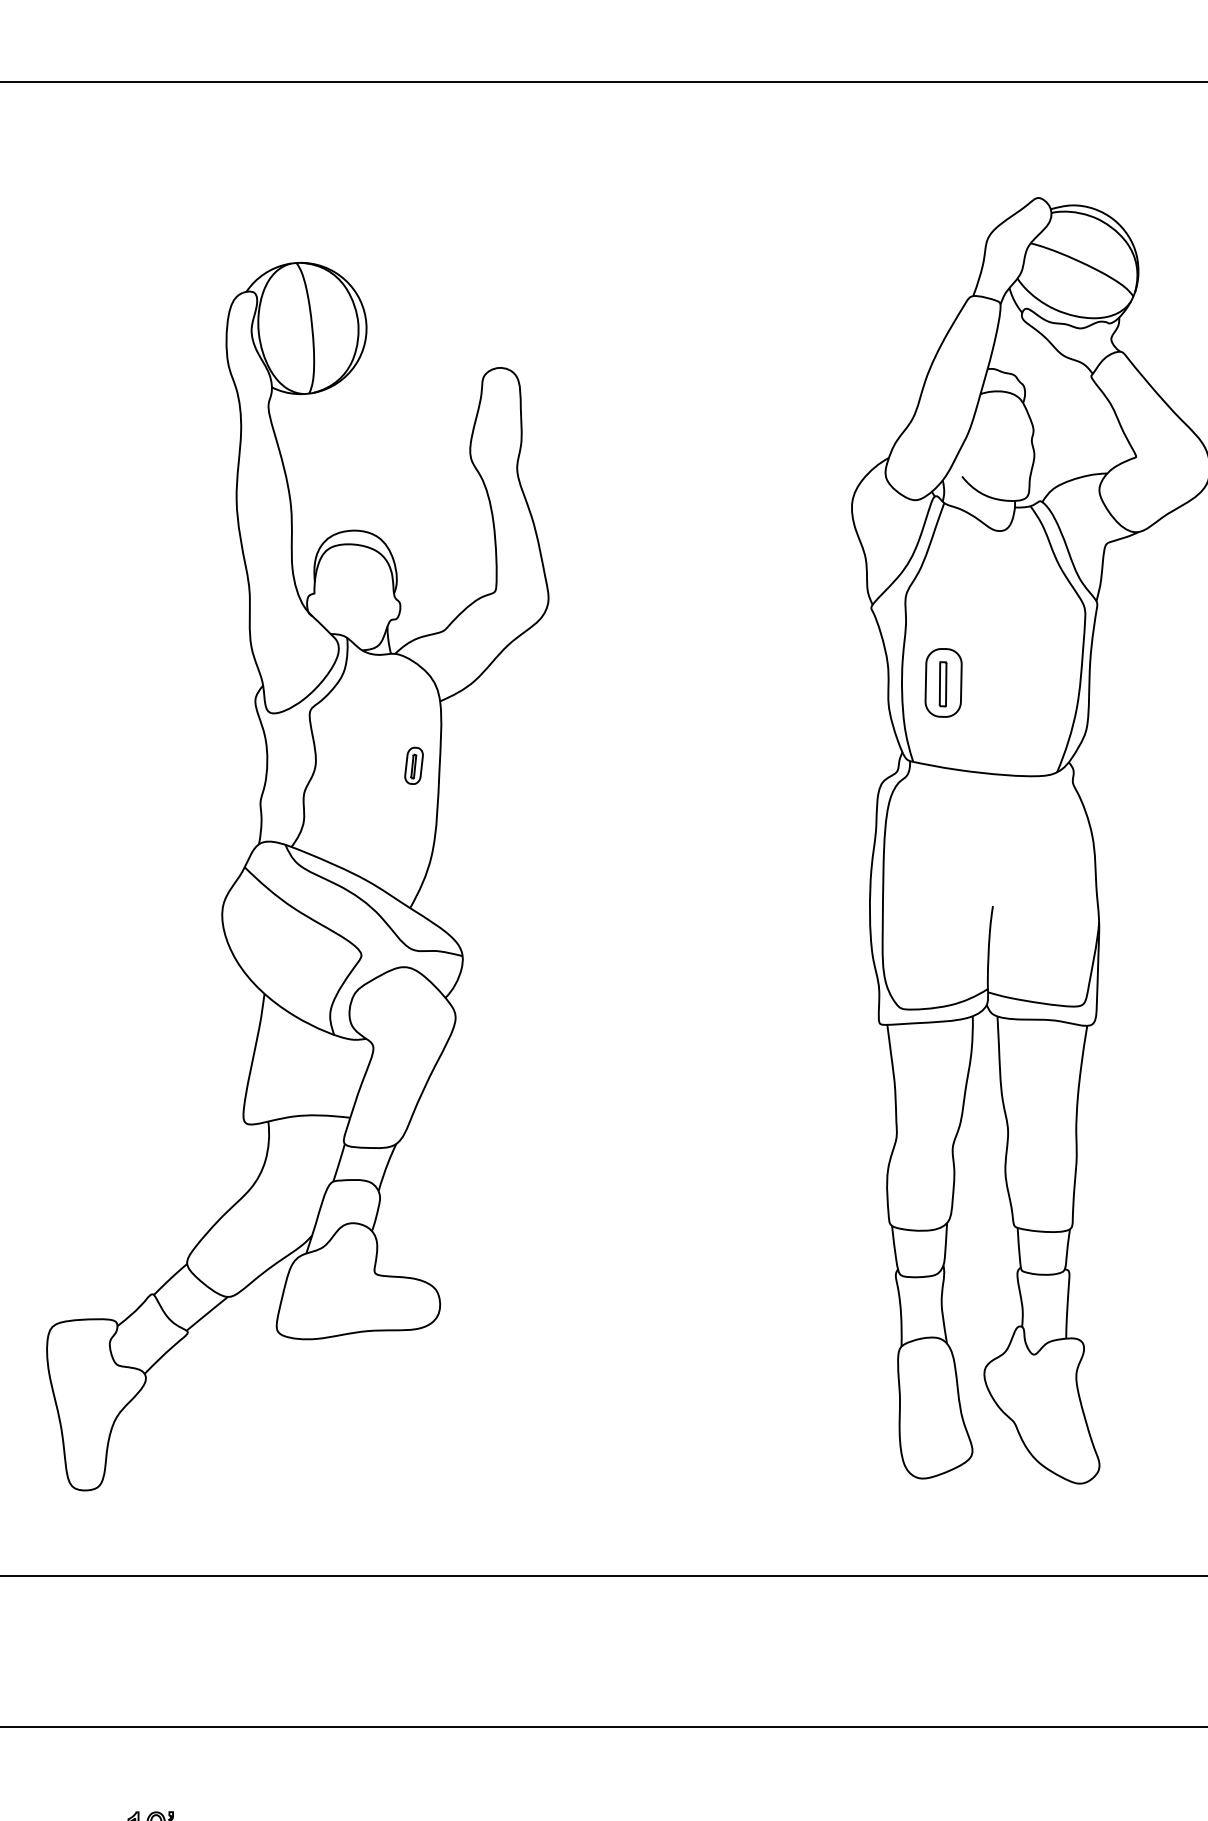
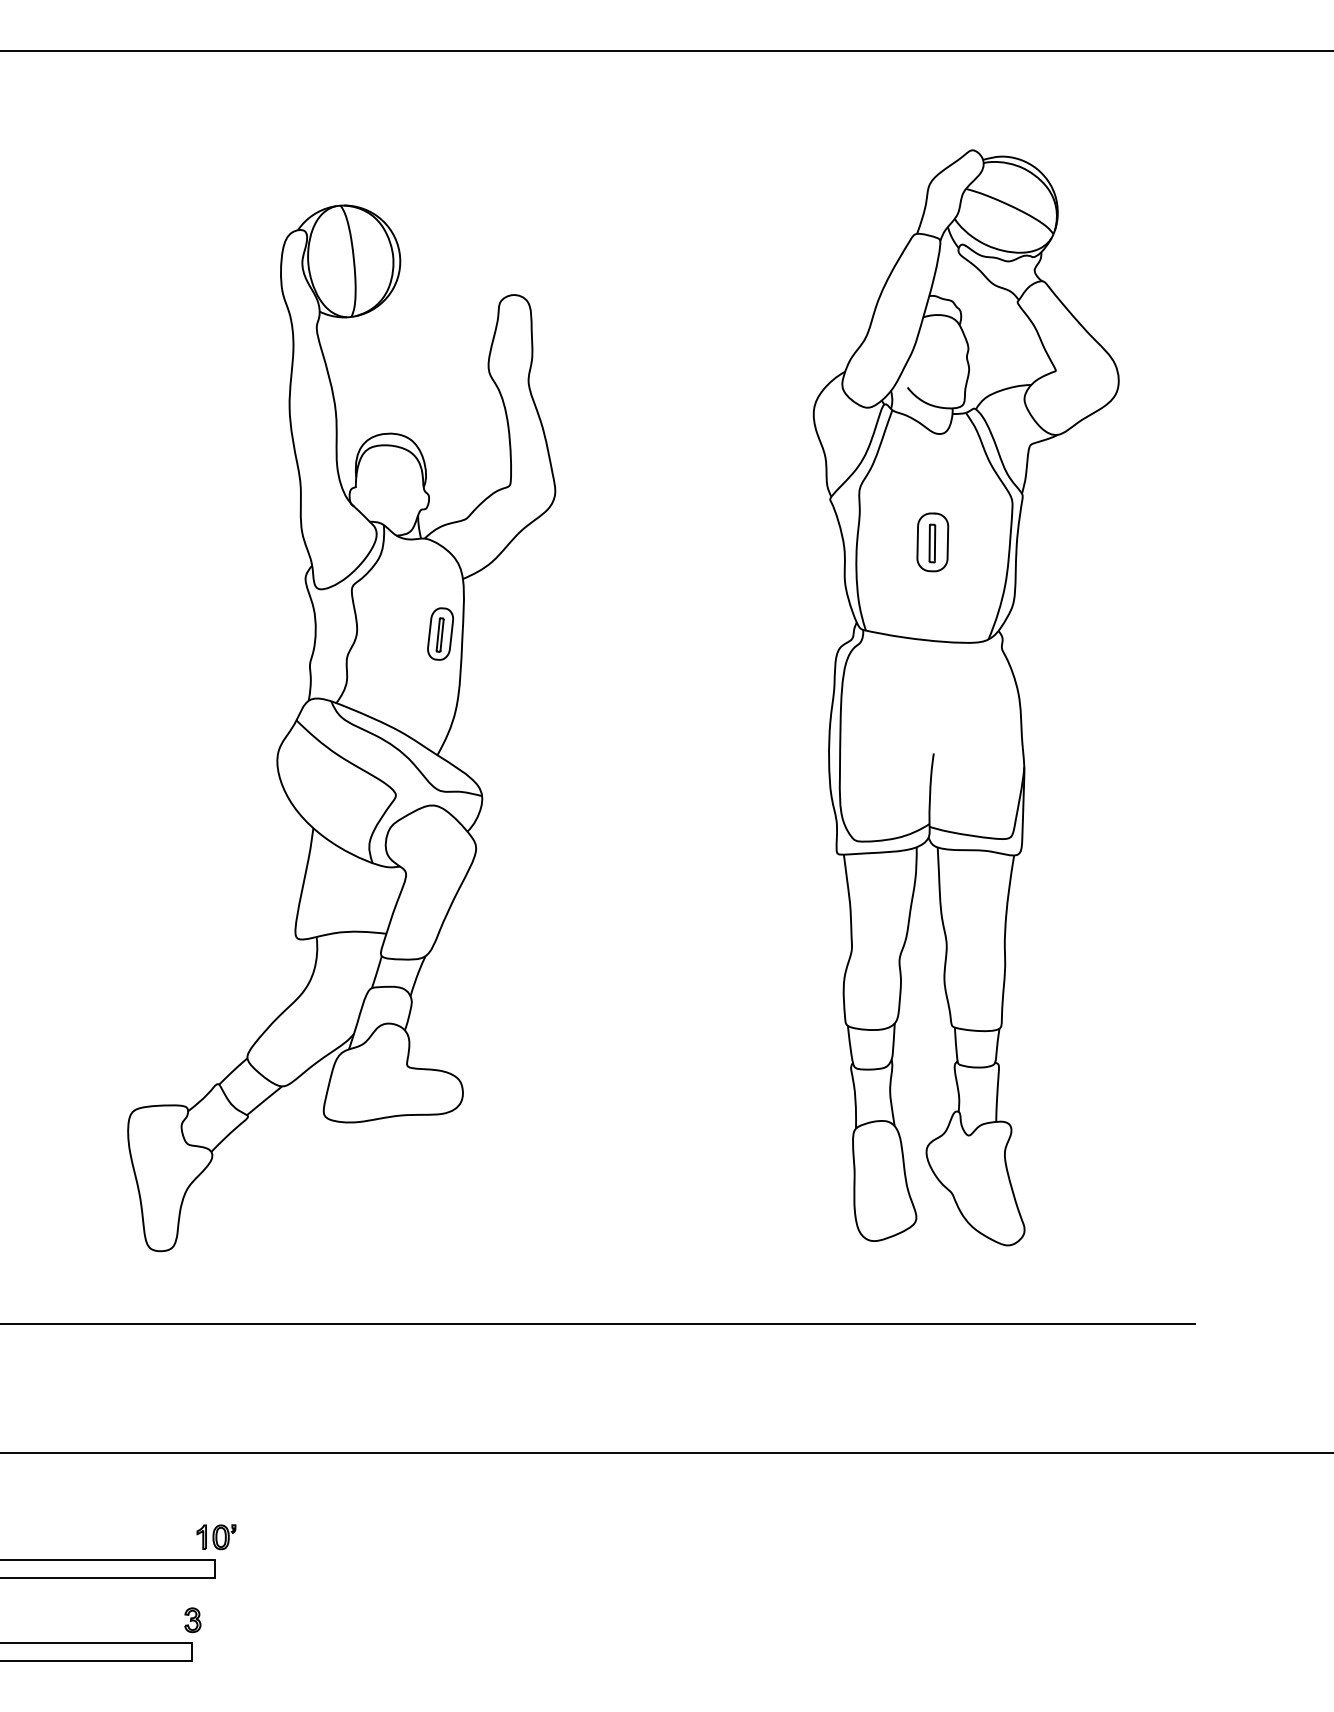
part: (943, 683) -> (932, 542), moved
part: (413, 765) -> (440, 633), size x1.67

